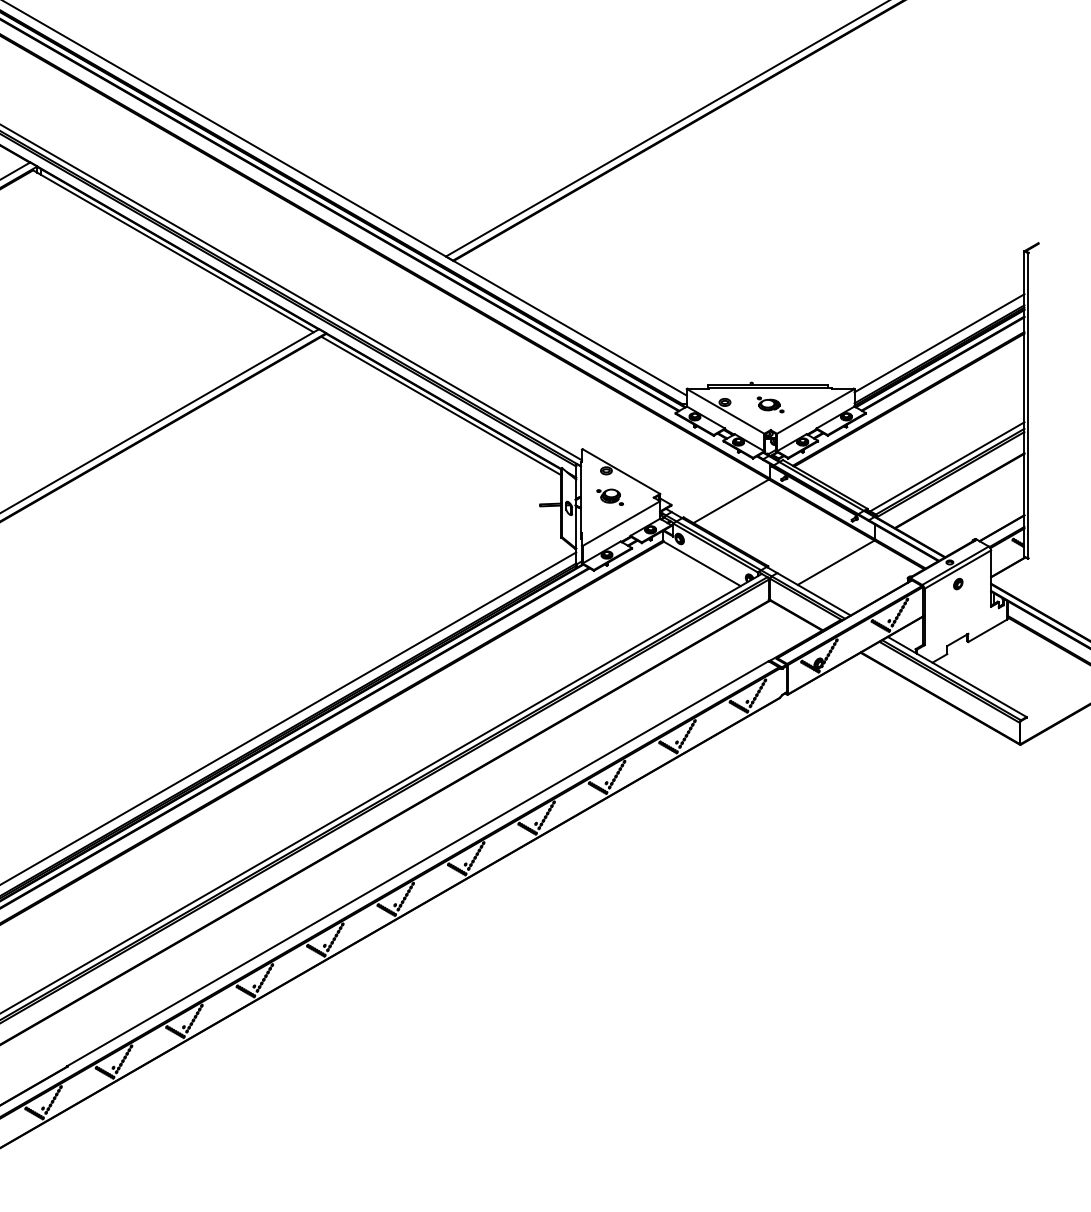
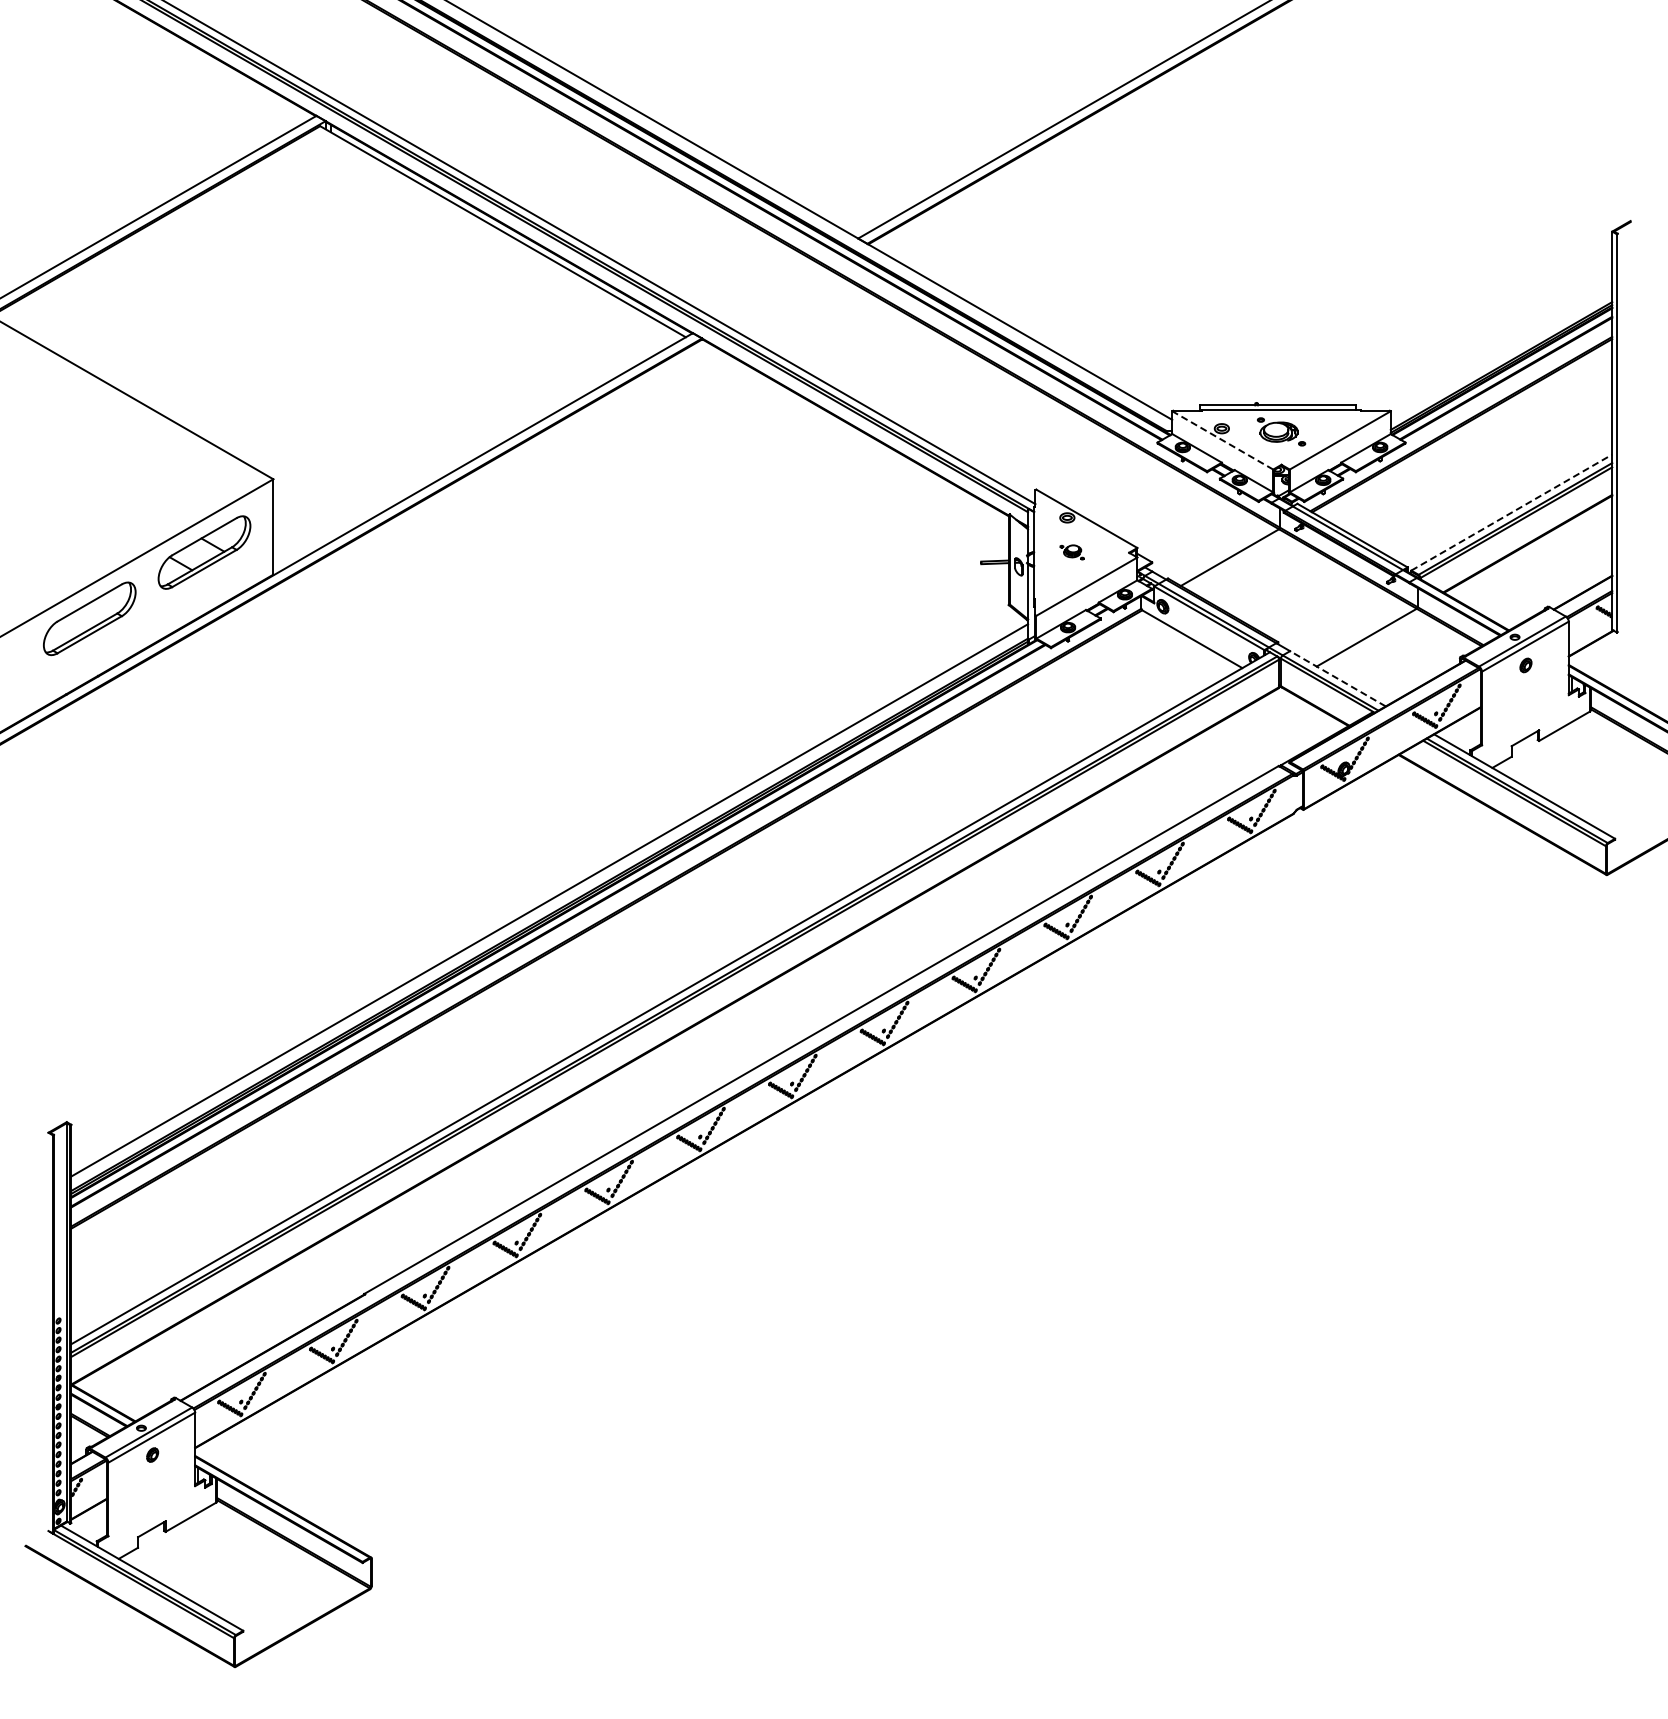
line: (939, 343) -> (1501, 351), removed
part: (770, 404) -> (1281, 431), size x1.4
line: (440, 406) -> (851, 433), removed
line: (725, 411) -> (1222, 440), solid -> dashed
line: (947, 466) -> (1512, 512), solid -> dashed
part: (609, 497) -> (1071, 552), size x0.7
line: (813, 594) -> (1337, 678), solid -> dashed

